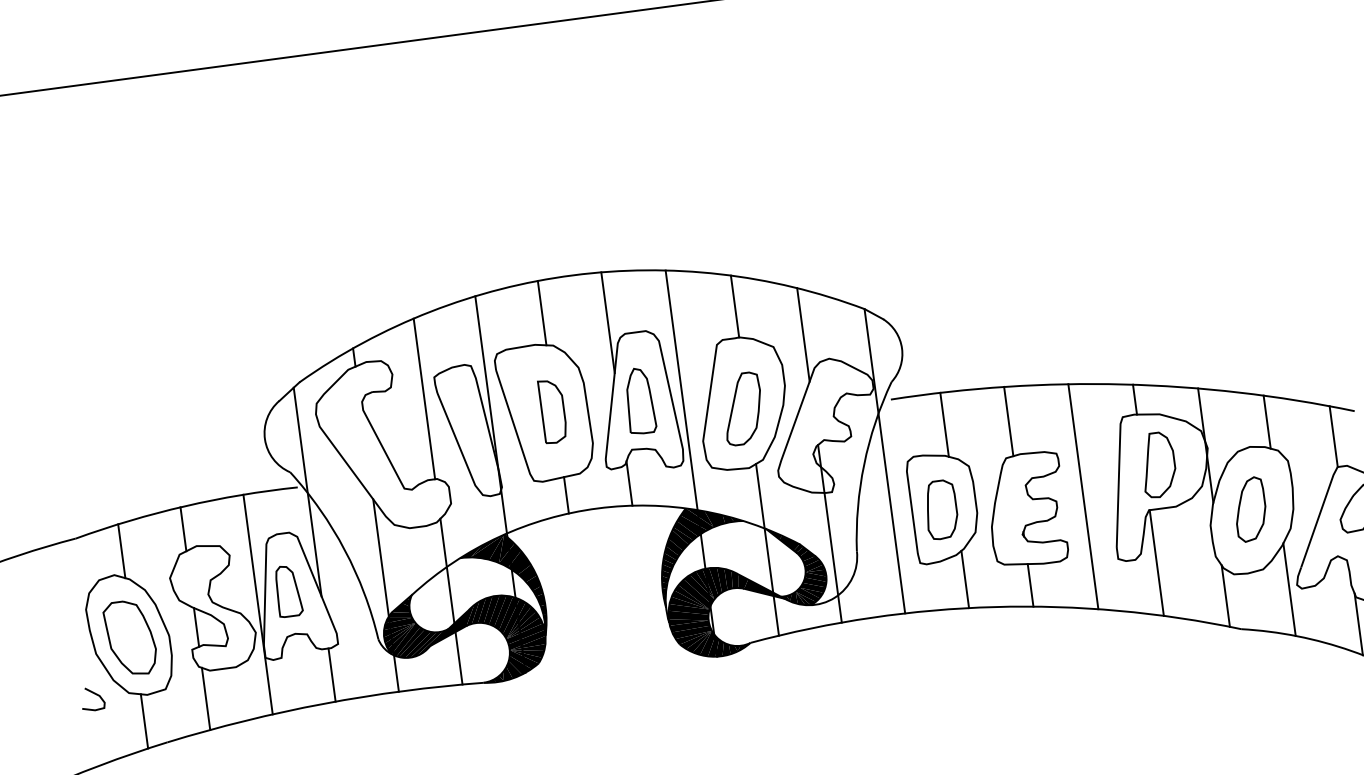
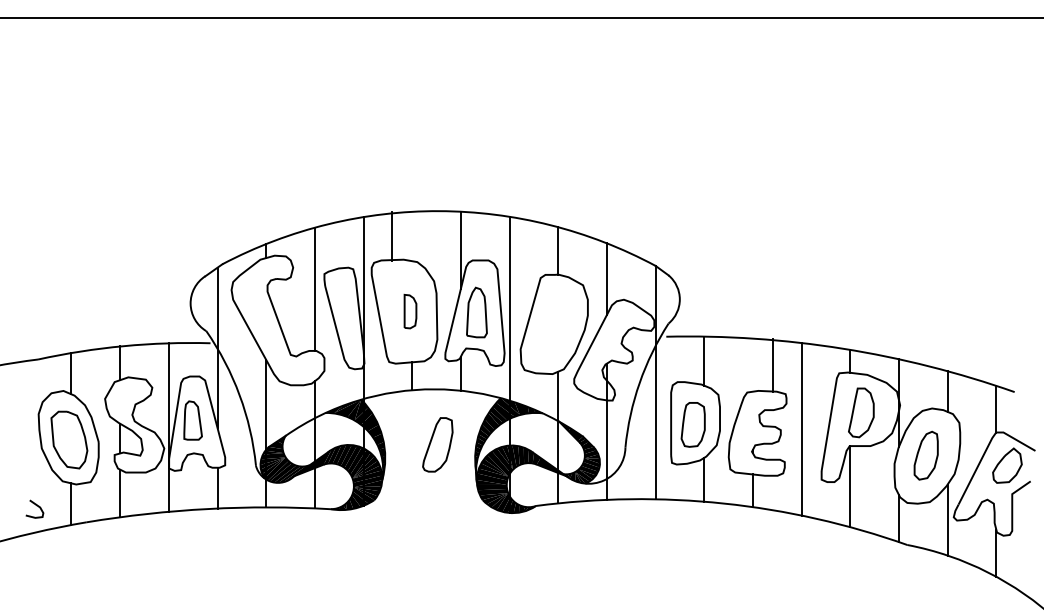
line: (542, 313) -> (392, 236), moved
part: (742, 408) -> (437, 444), moved
part: (552, 411) -> (410, 311), size x0.7
line: (1008, 420) -> (772, 364), moved
curve: (94, 695) -> (36, 506), moved

